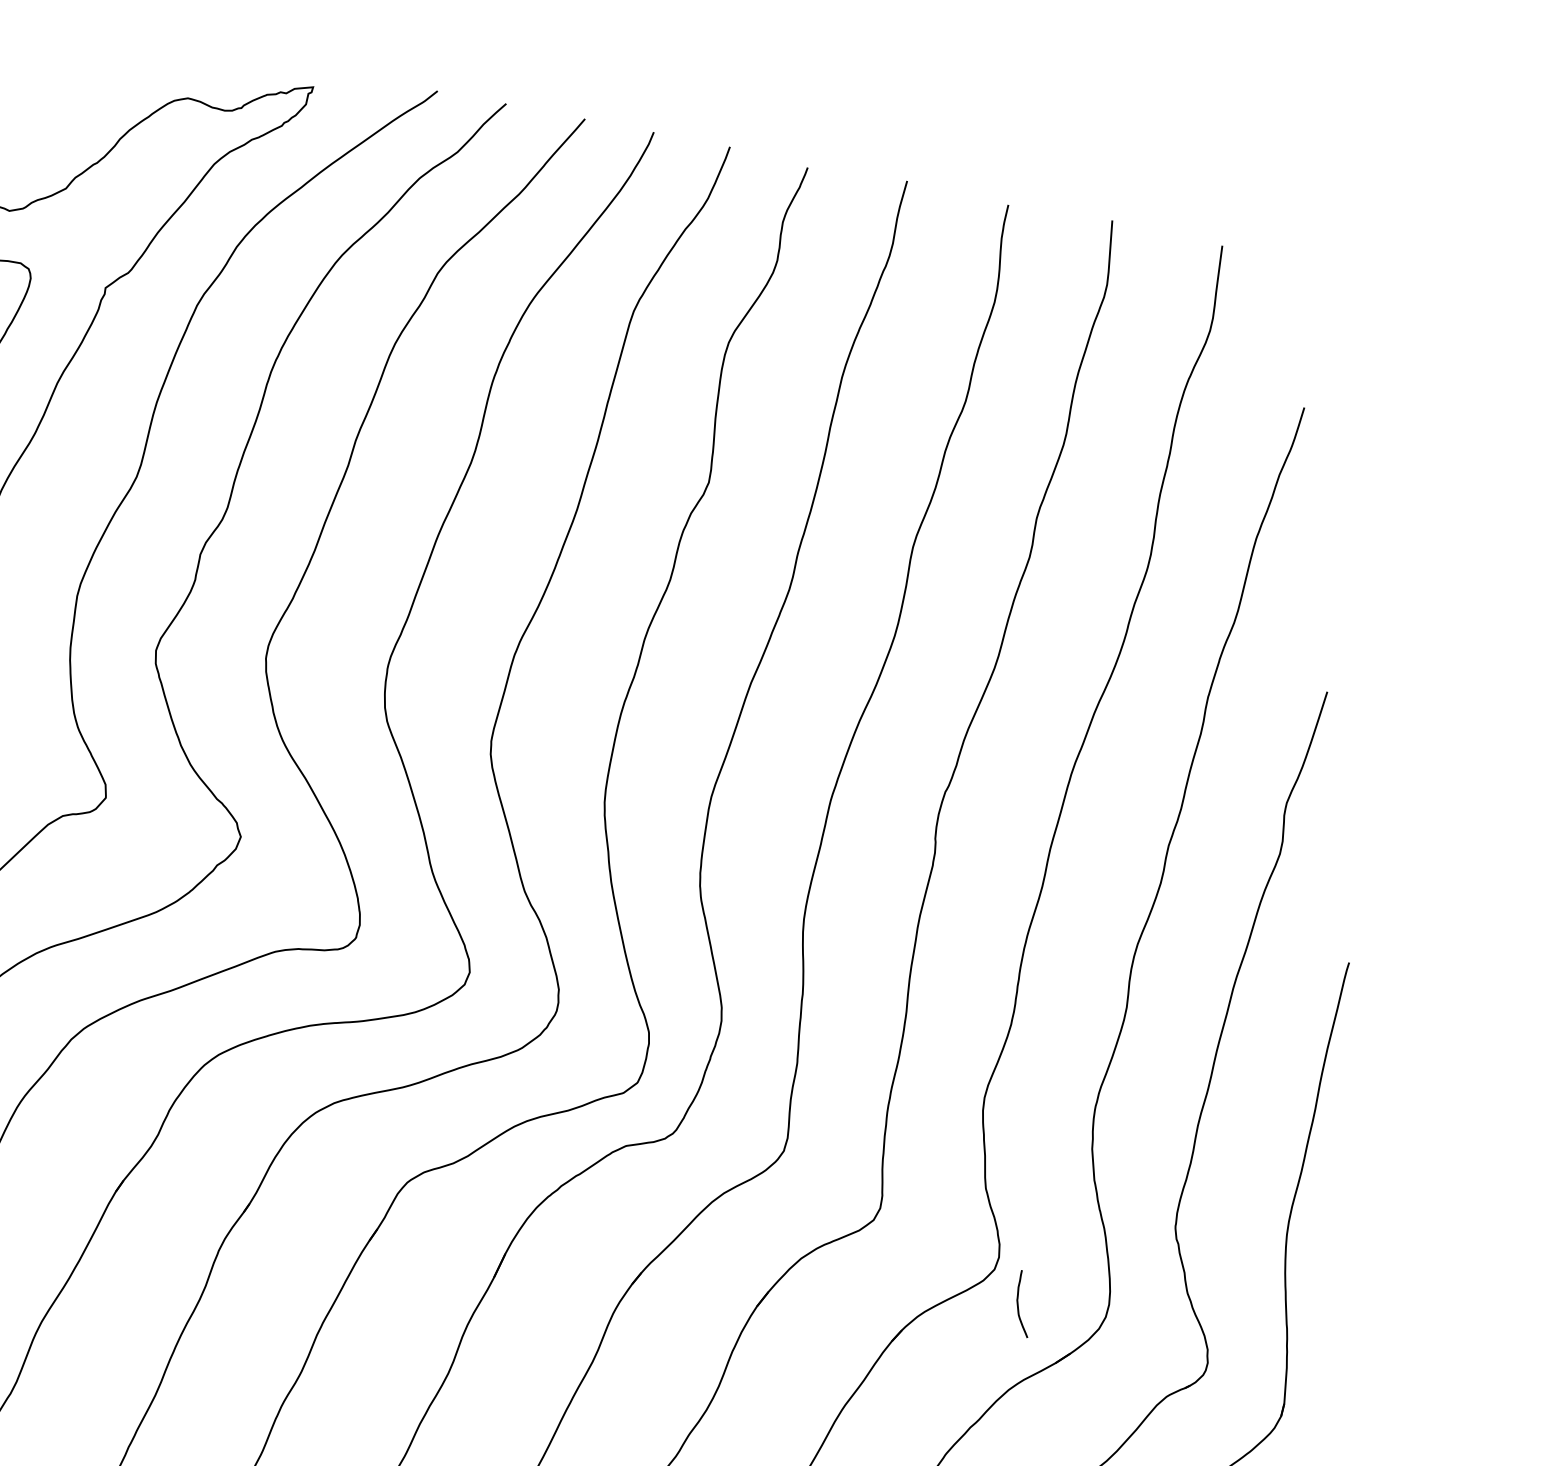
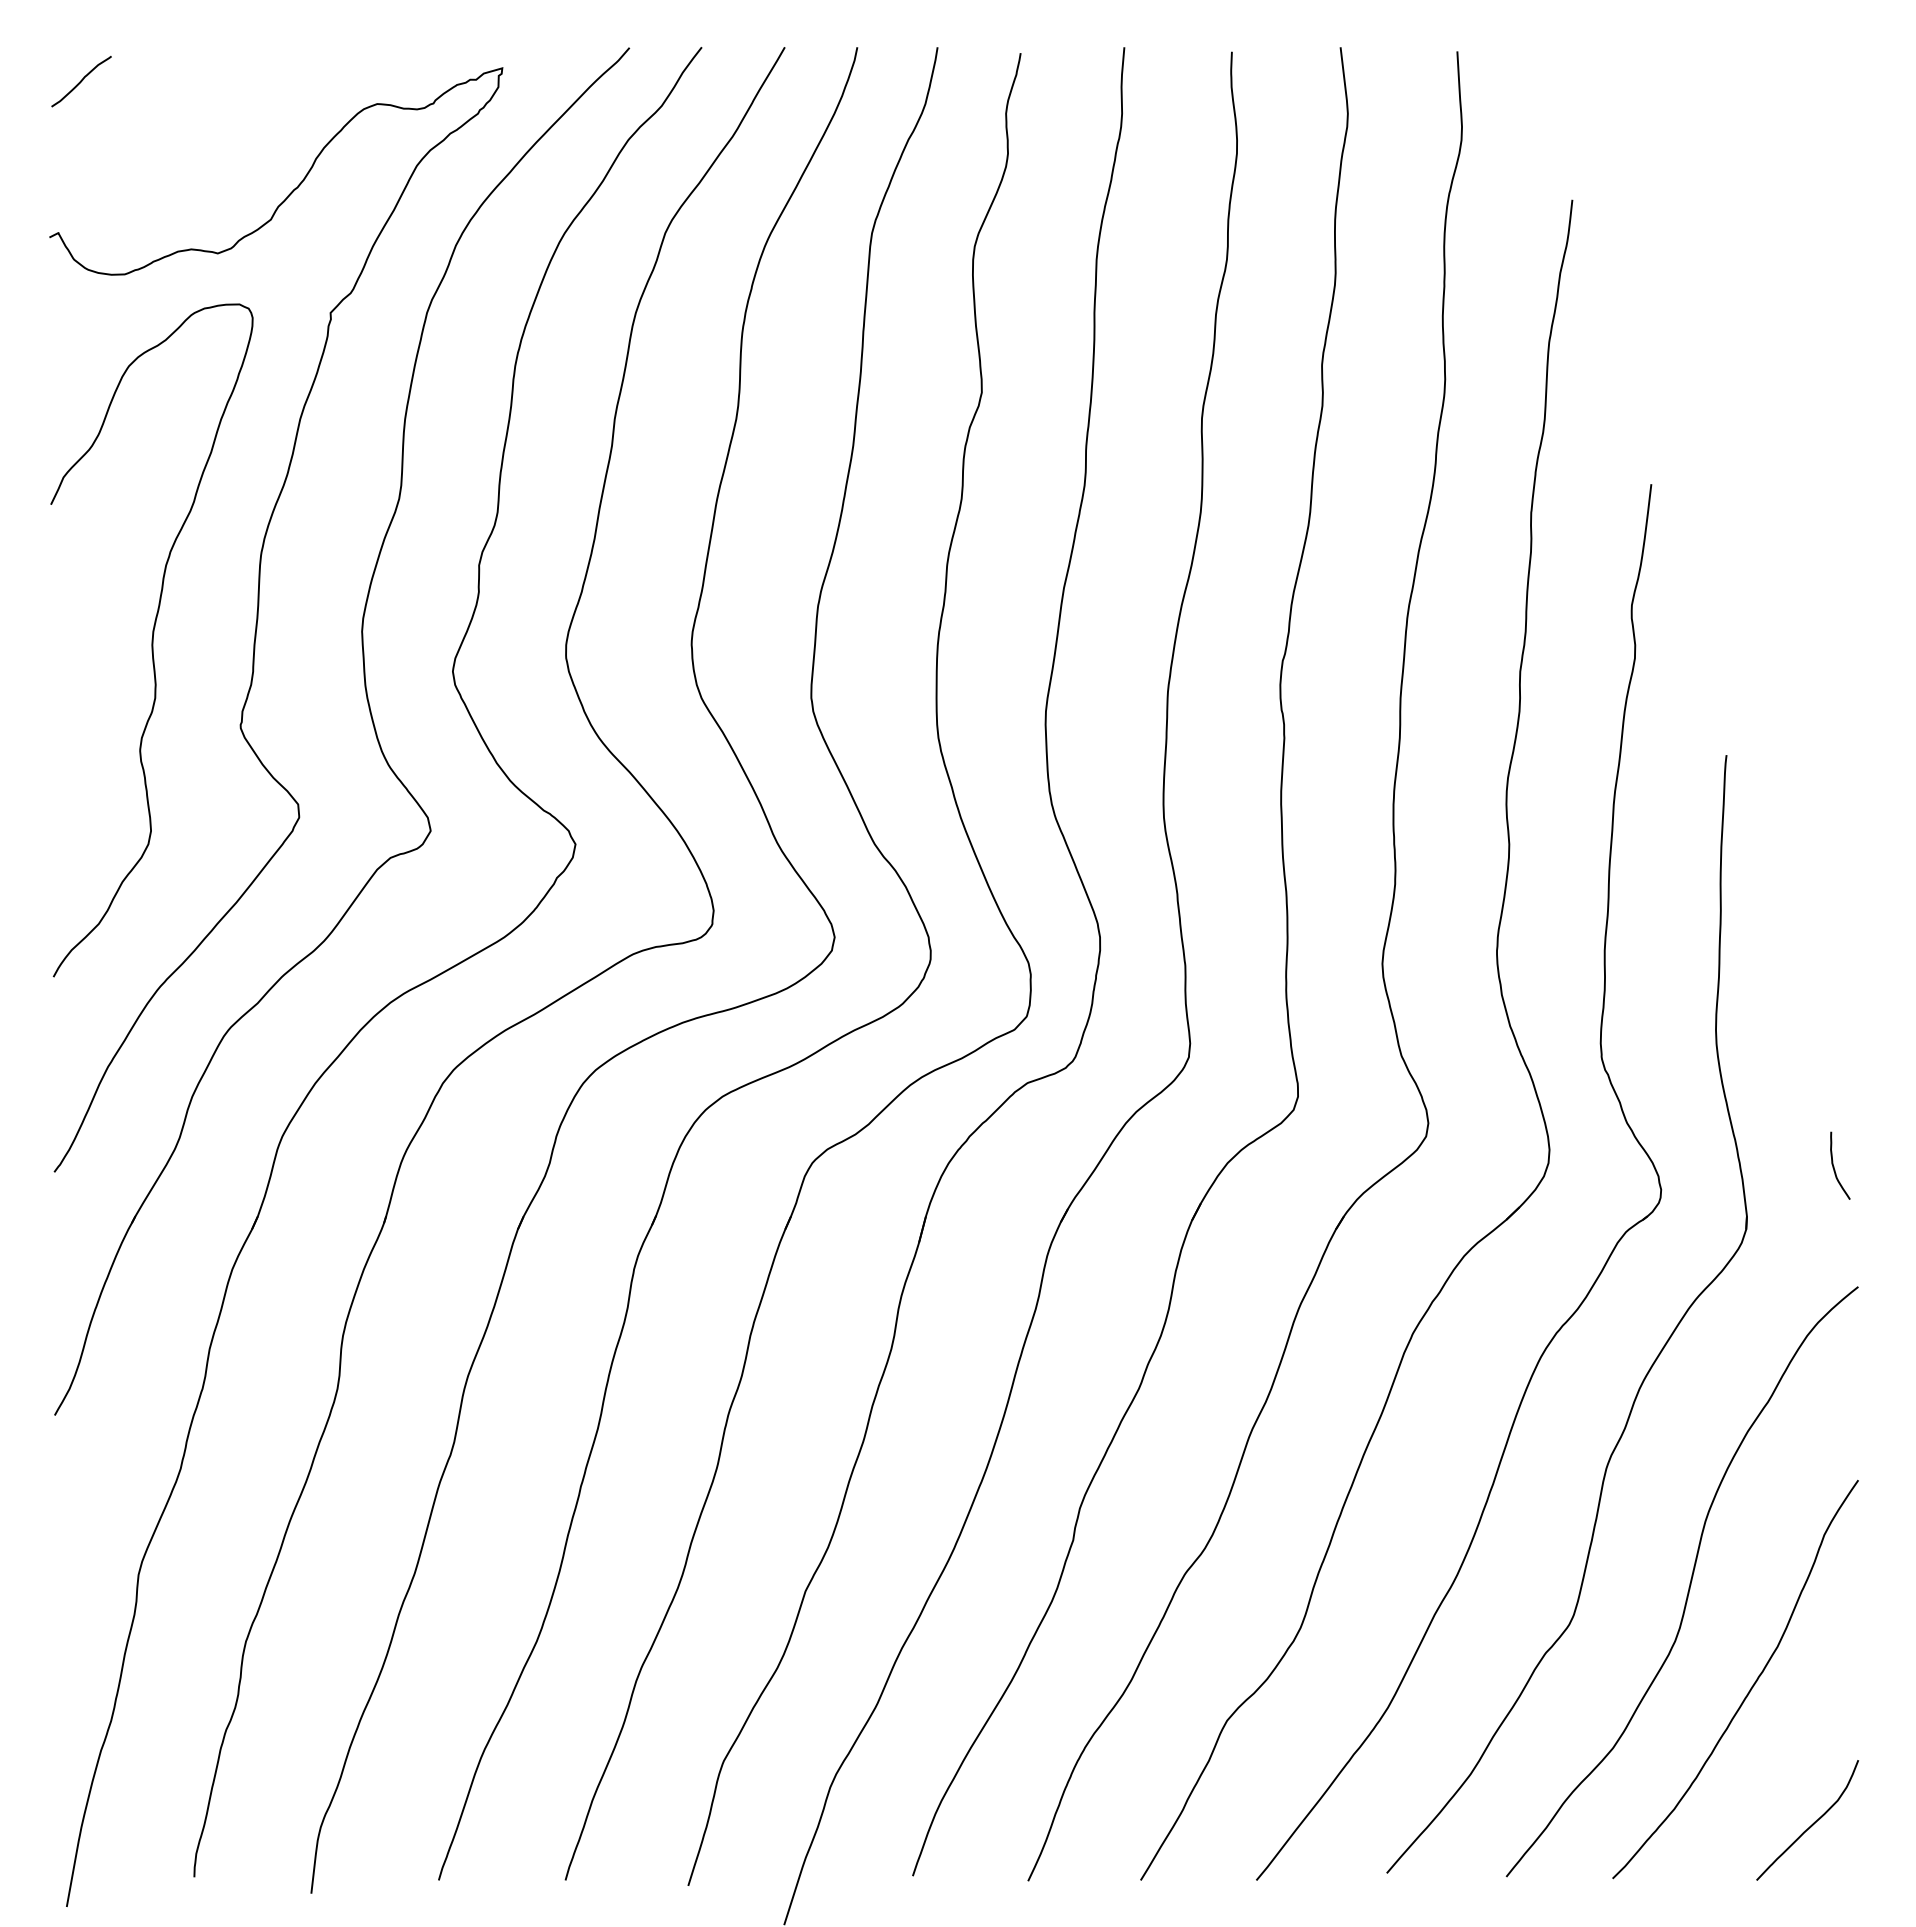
curve: (1018, 1303) -> (1834, 1166), moved

